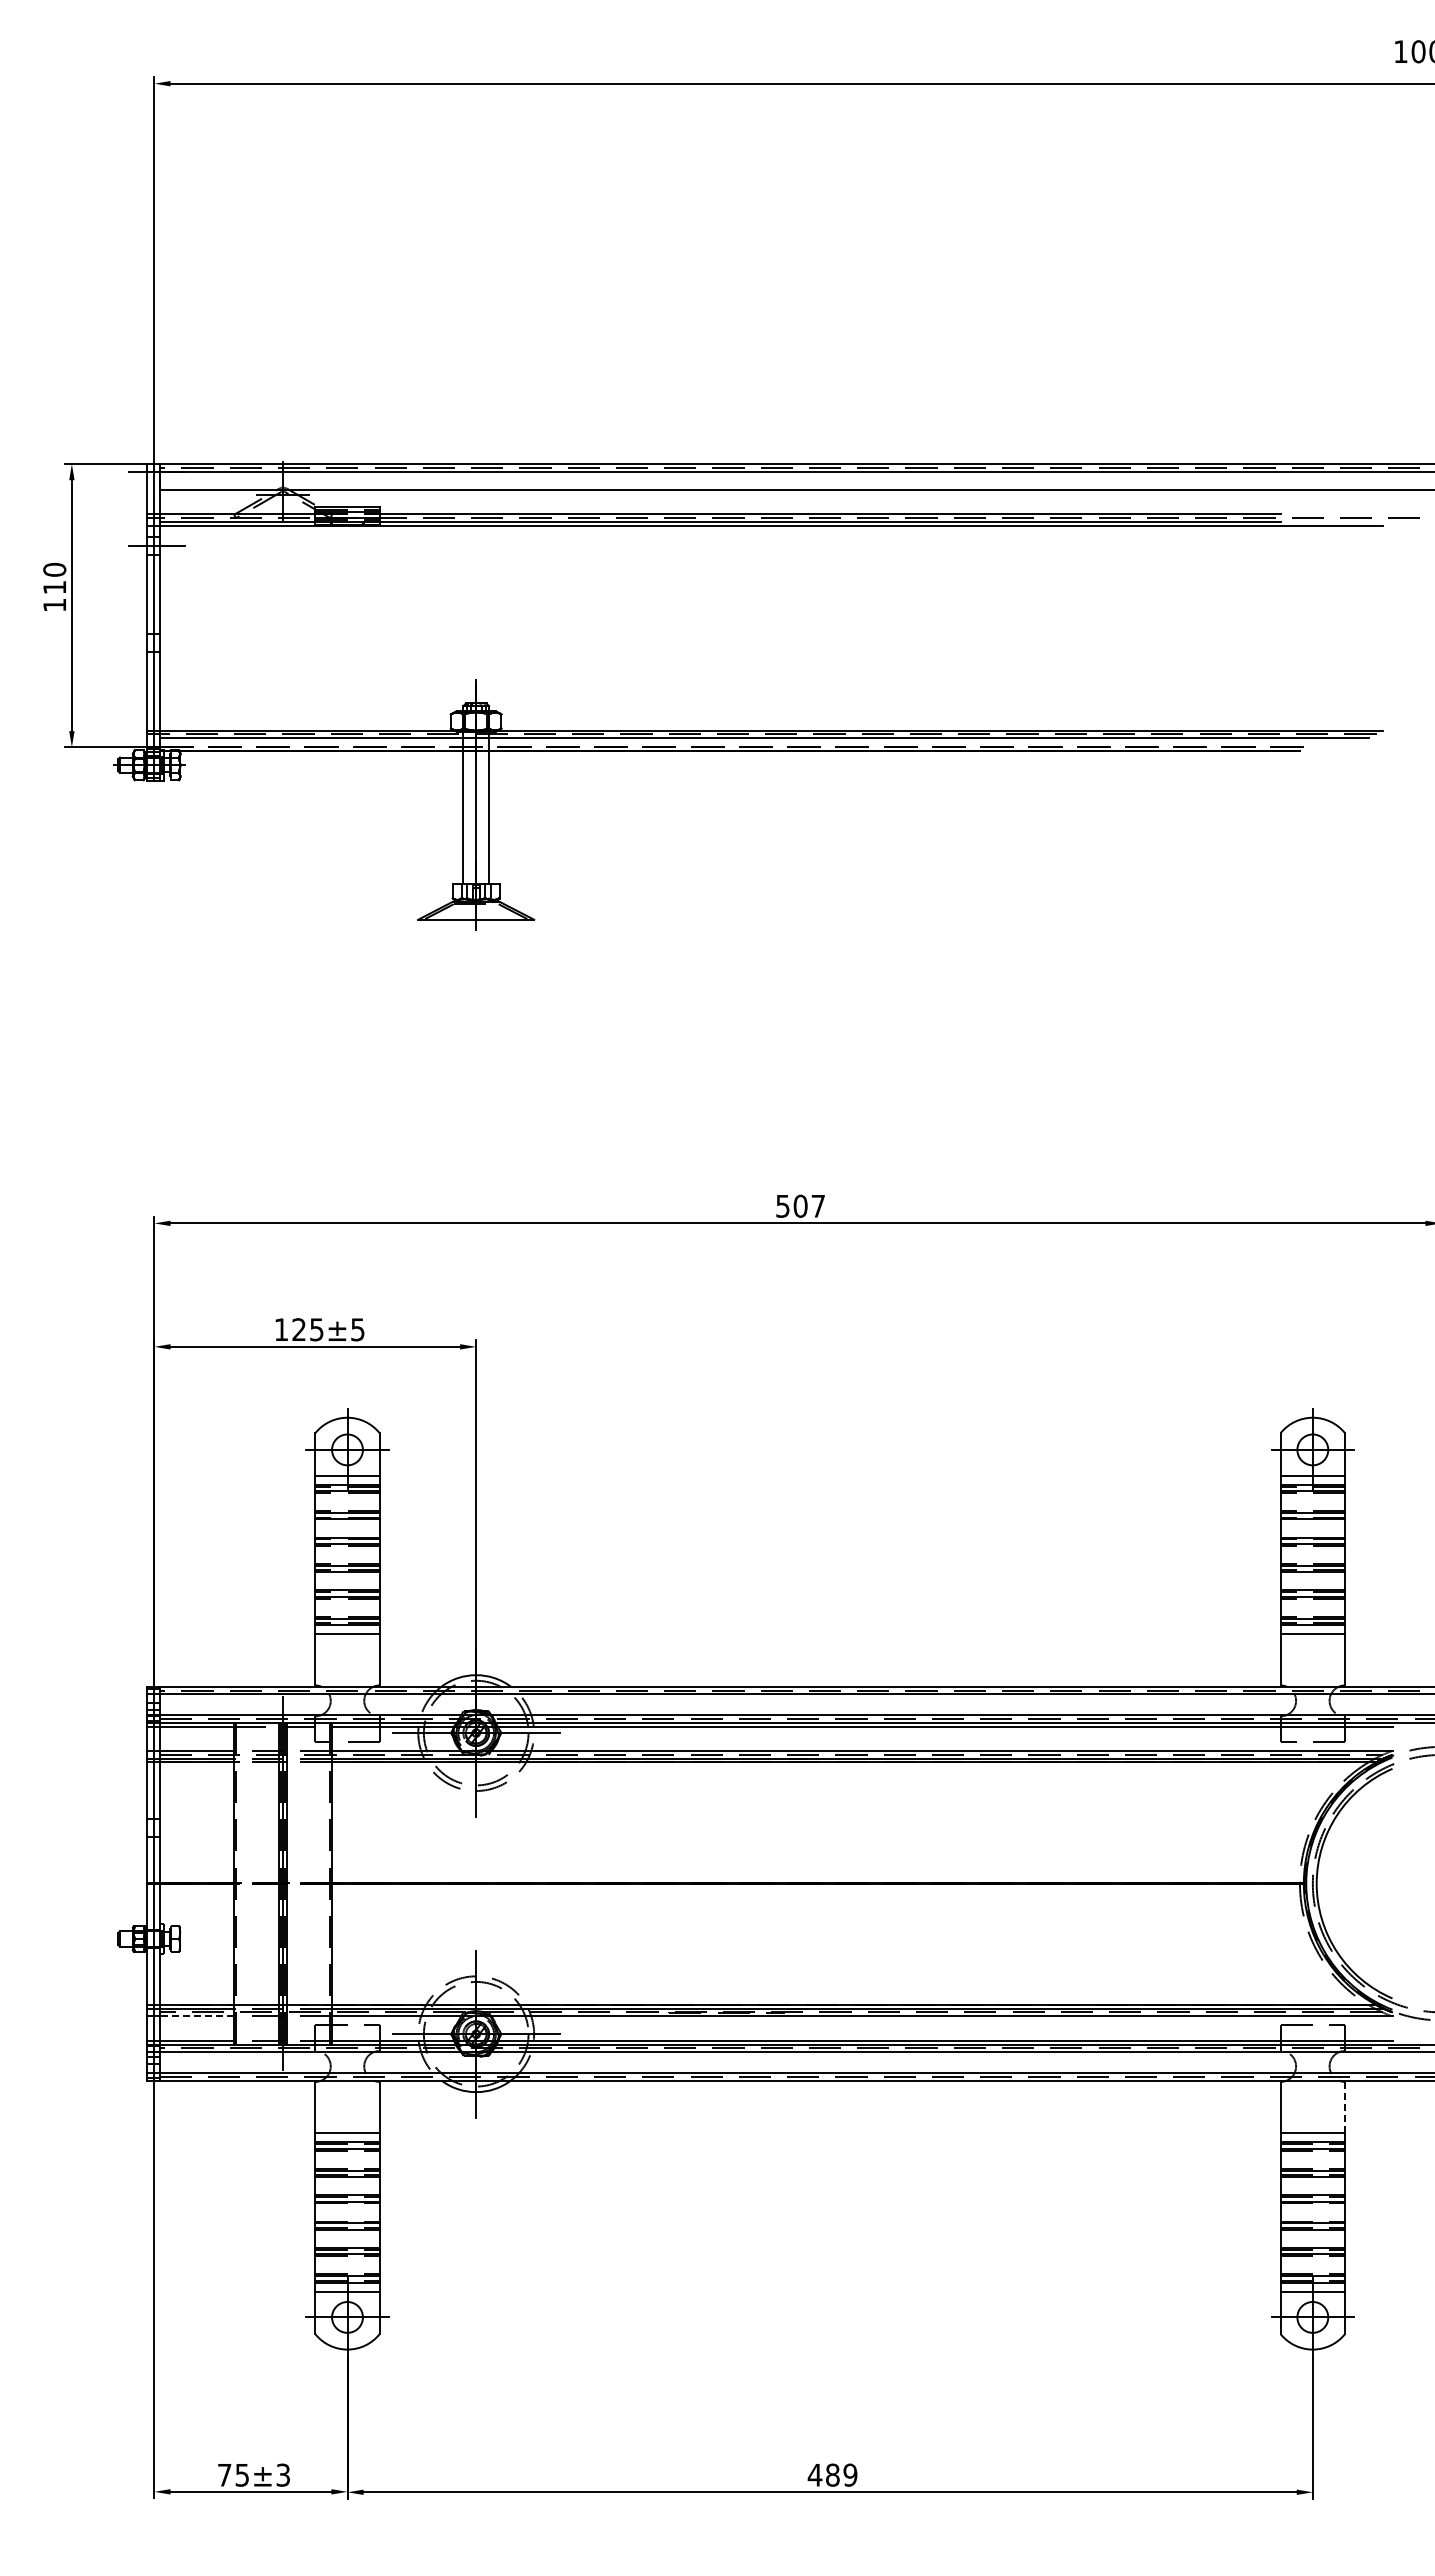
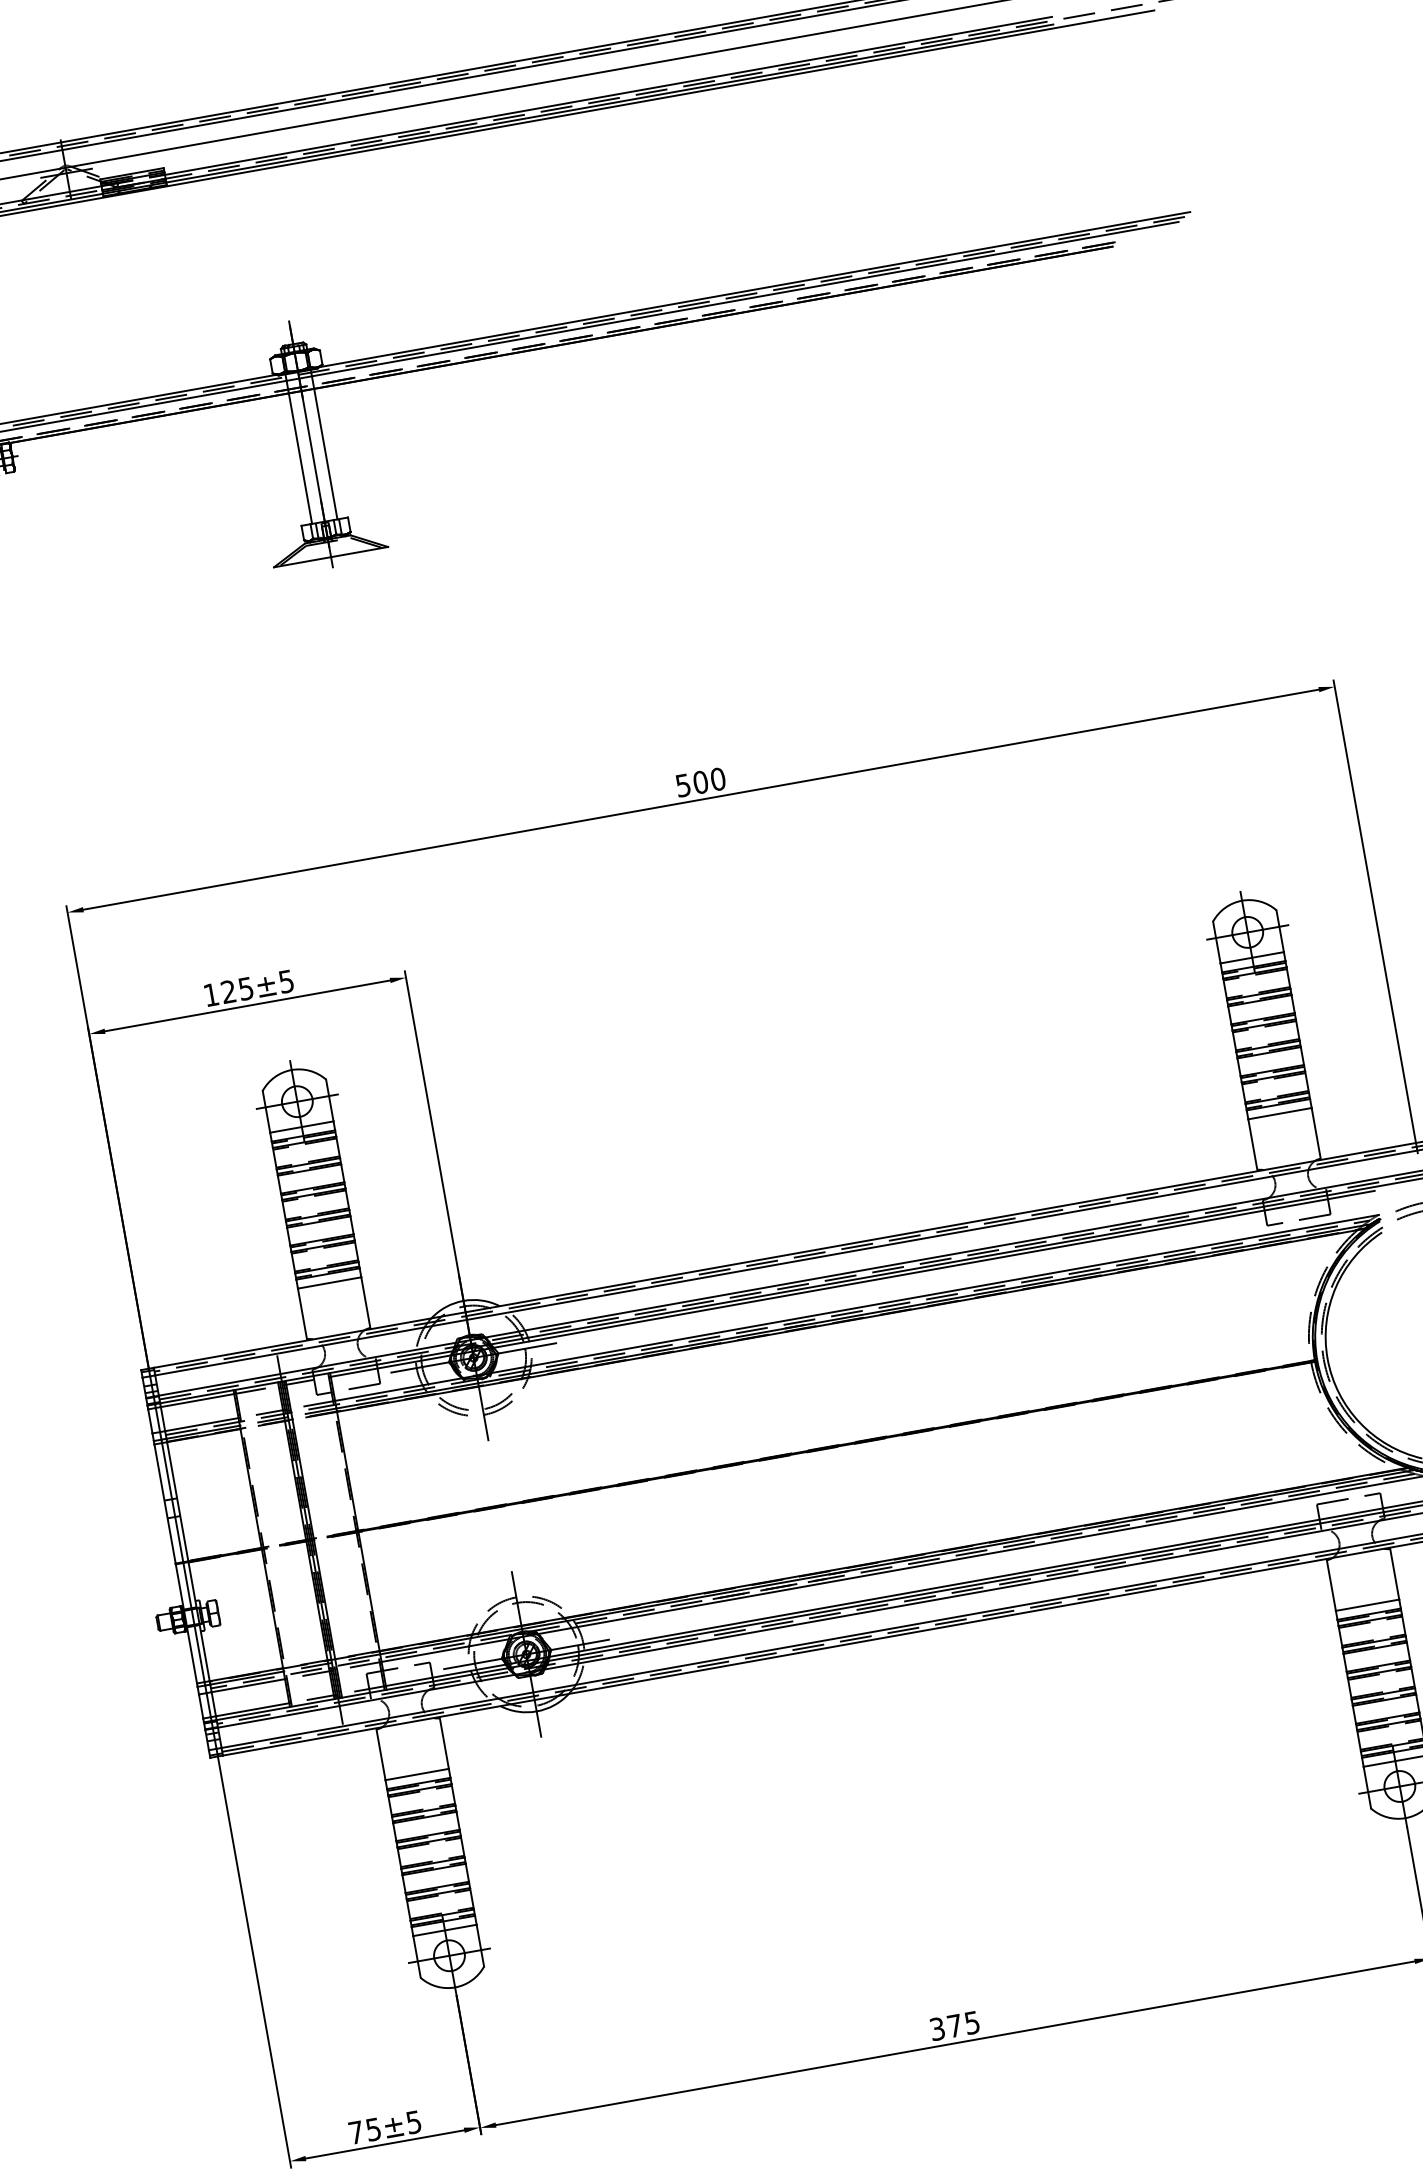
text: (818, 1205) -> (718, 778), 507 -> 500
line: (196, 2016) -> (248, 1686), dashed -> solid
line: (1345, 2107) -> (1395, 1574), dashed -> solid
text: (283, 2474) -> (414, 2121), ±3 -> ±5
text: (832, 2474) -> (954, 2025), 489 -> 375

